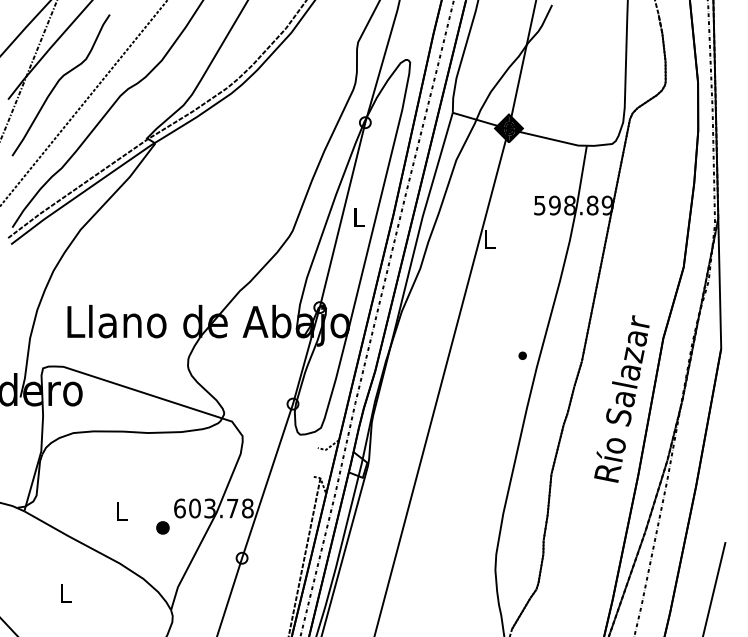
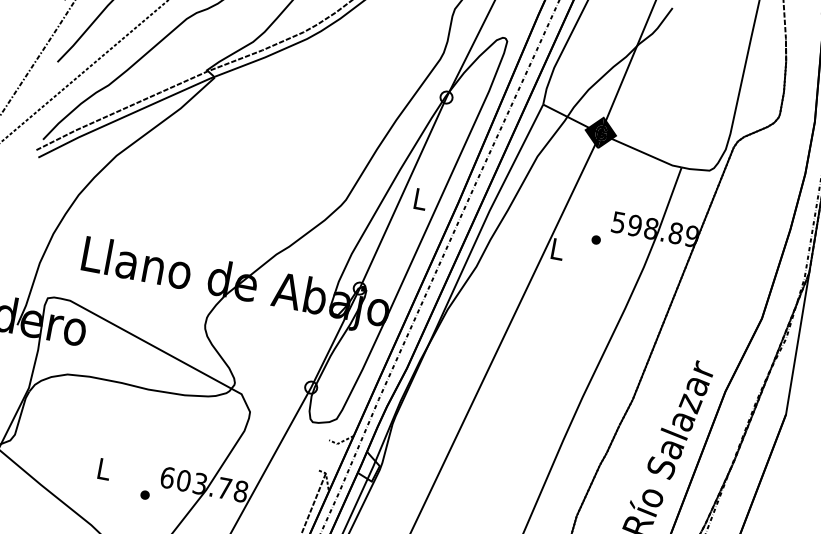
part: (522, 355) -> (596, 239), moved
part: (162, 527) -> (144, 494), size x0.62

